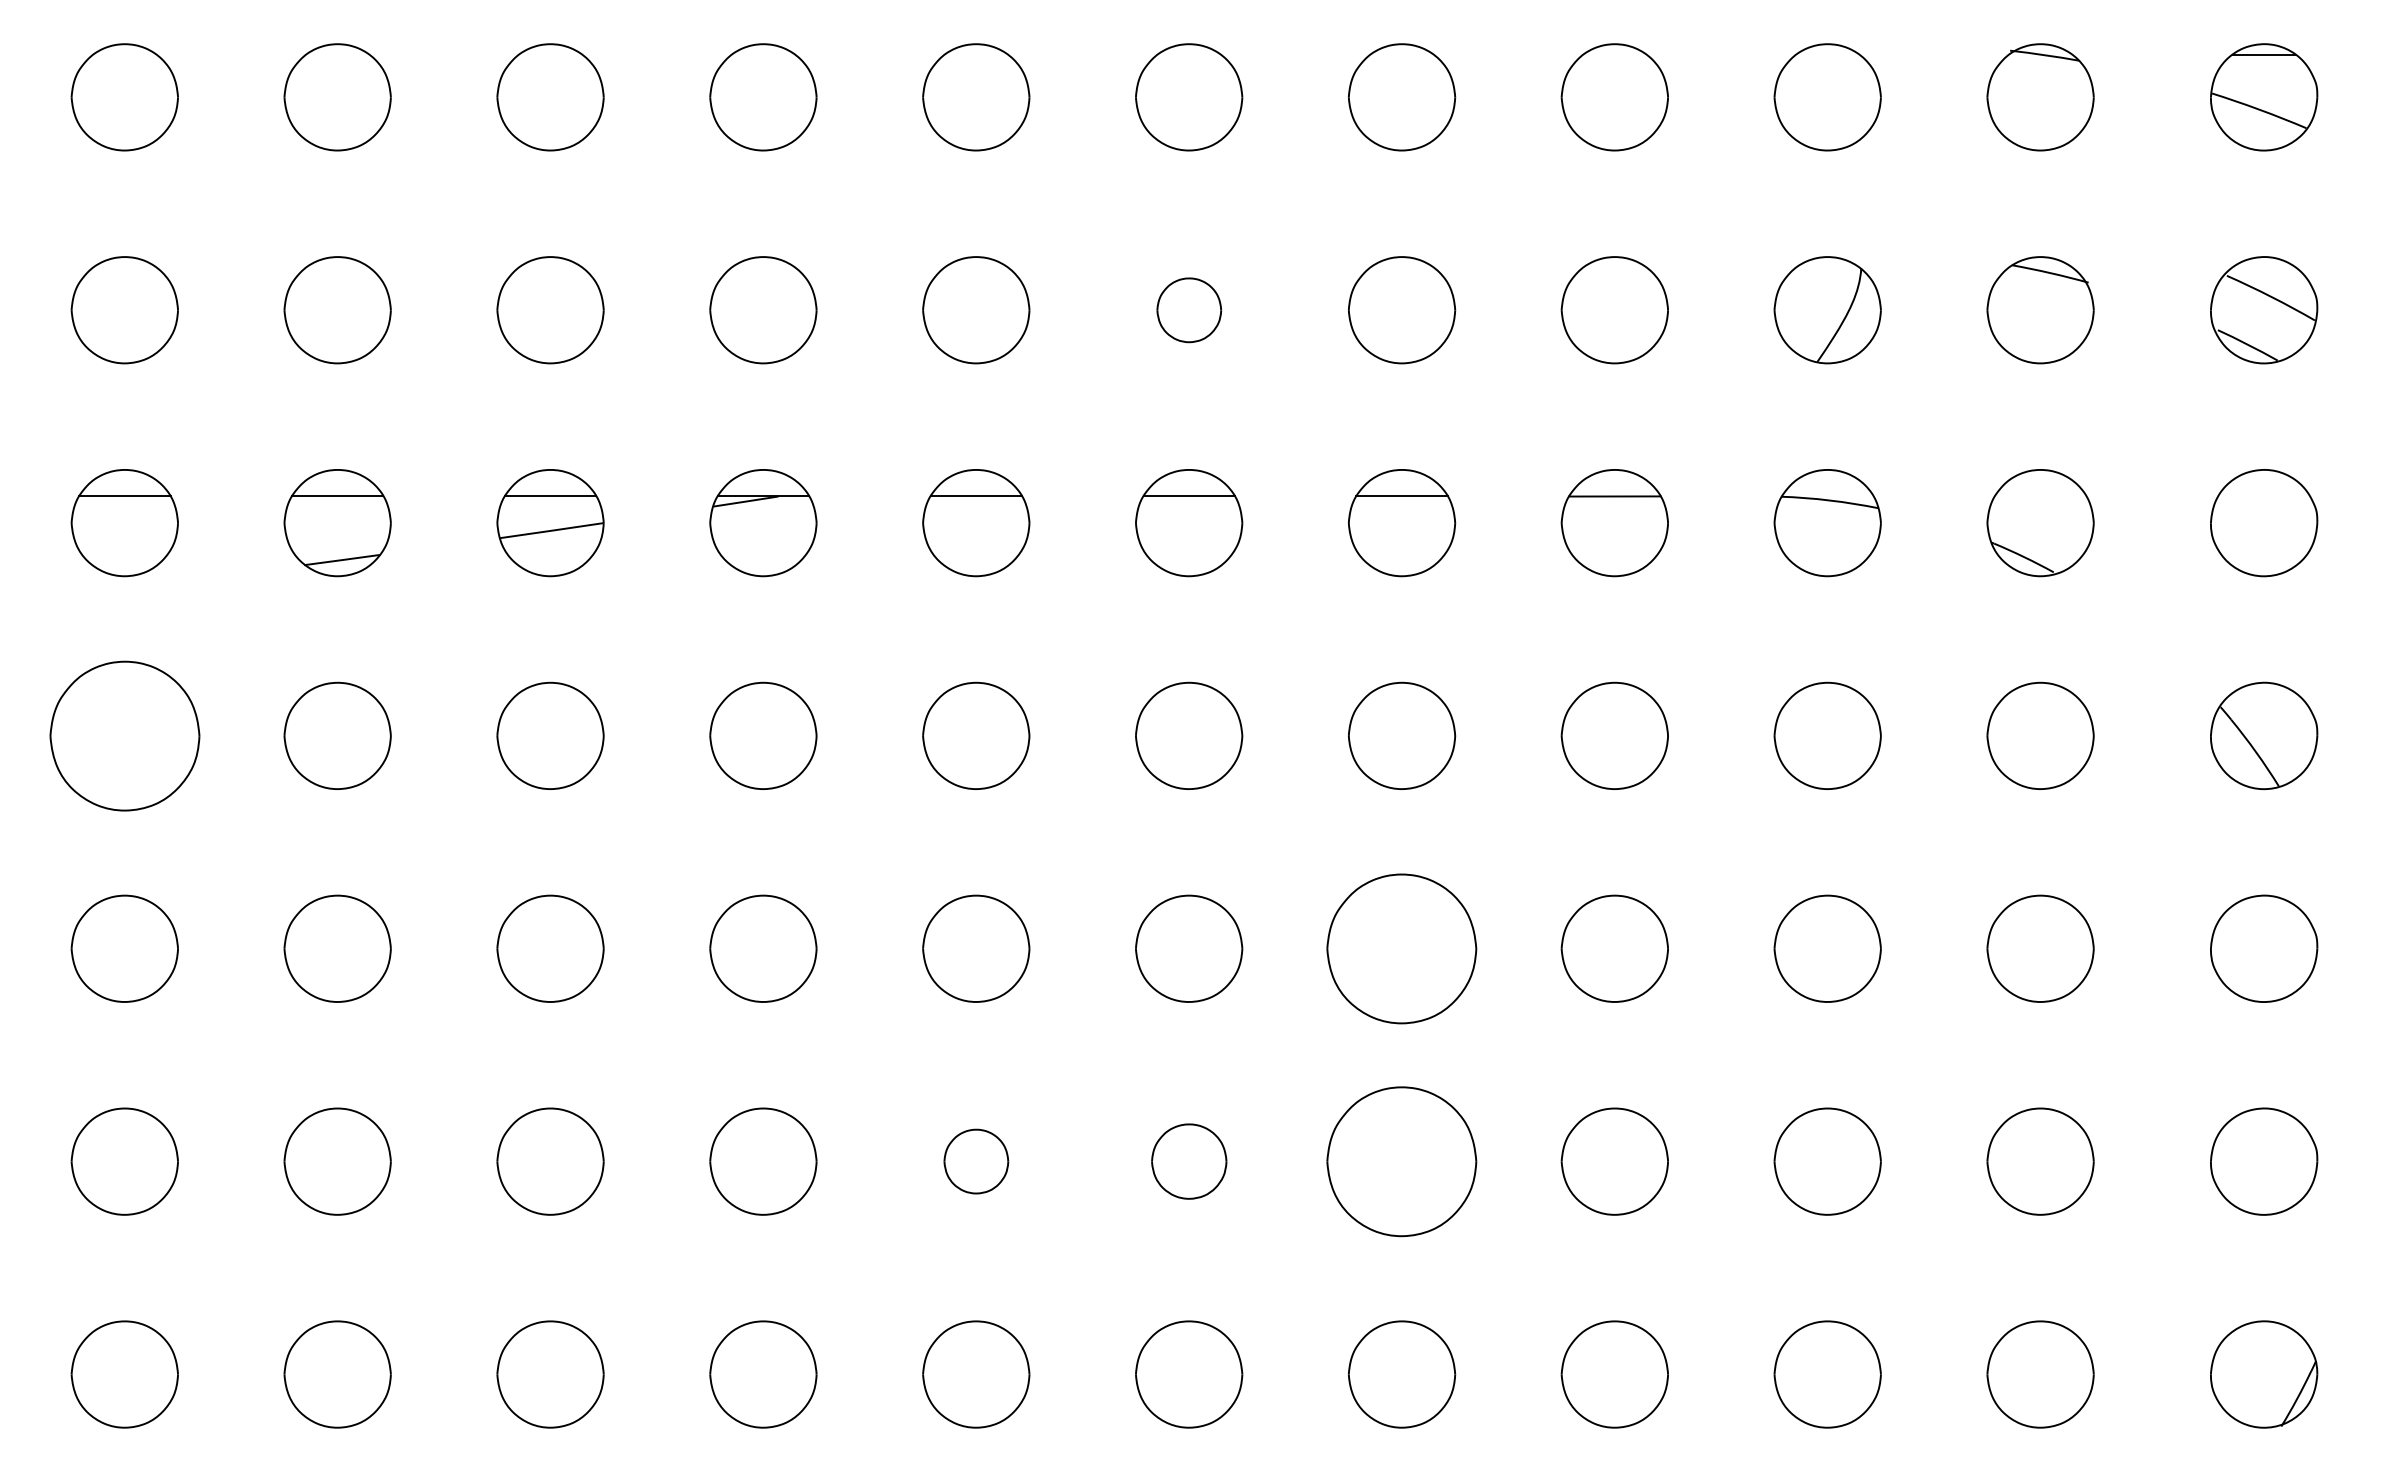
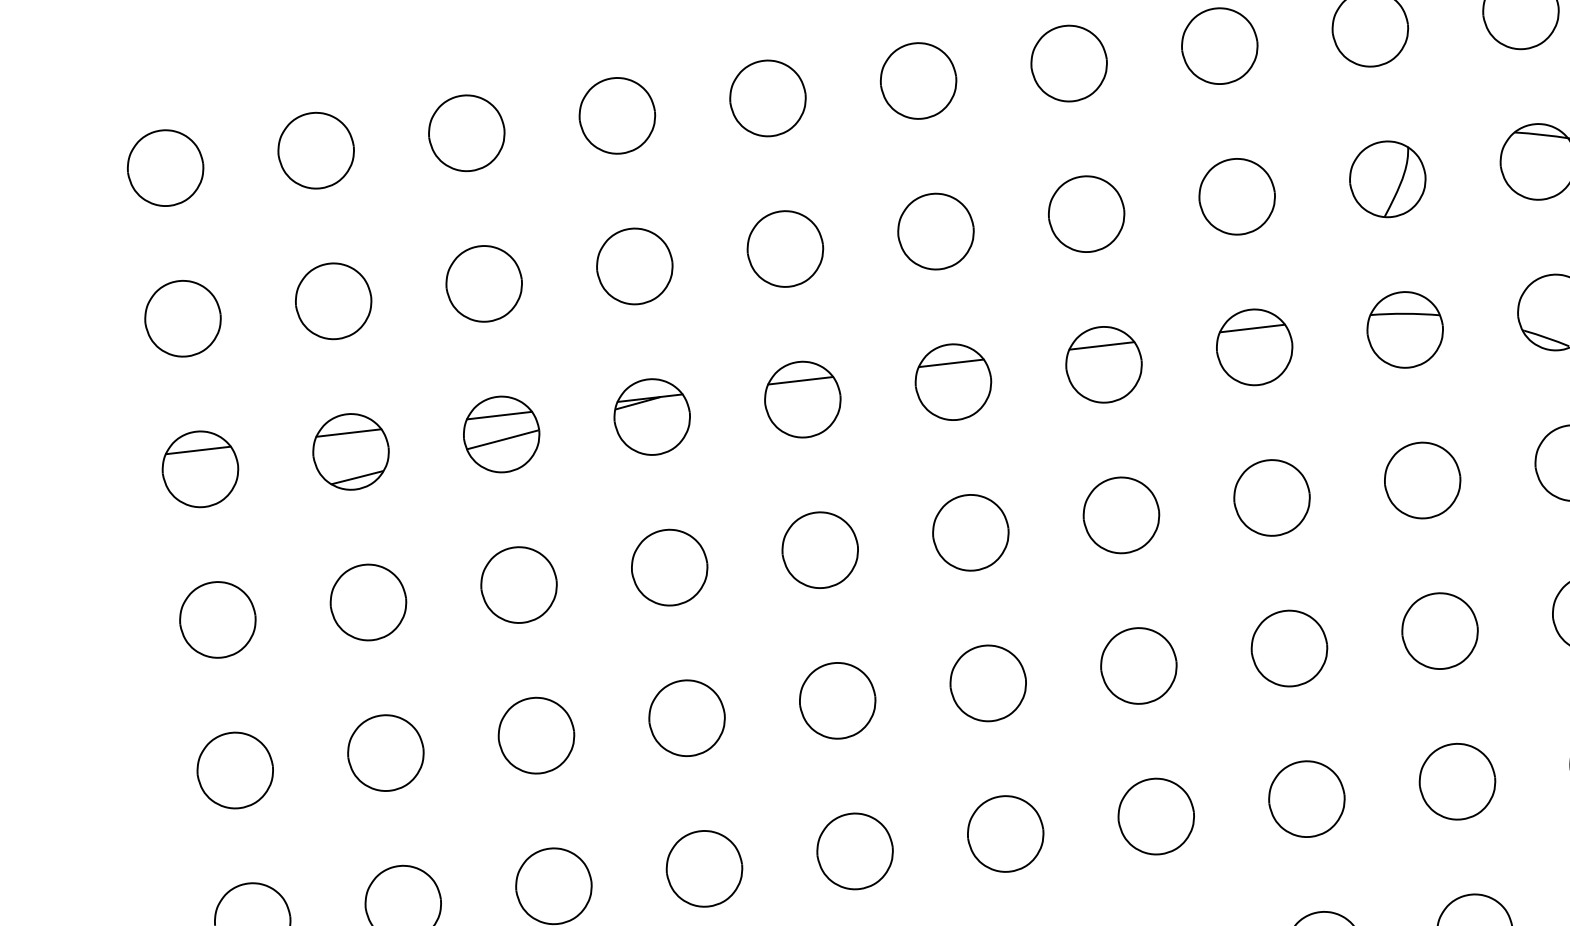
part: (1189, 310) -> (936, 231), size x1.67
part: (124, 735) -> (217, 619), size x0.71
part: (1402, 948) -> (1139, 665), size x0.71
part: (976, 1161) -> (855, 851), size x1.67
part: (1189, 1161) -> (1005, 833), size x1.43
part: (1402, 1161) -> (1156, 816), size x0.71

